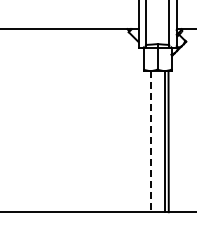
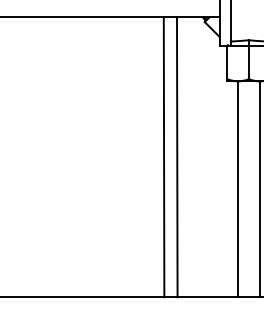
line: (101, 120) -> (163, 157), added
line: (110, 120) -> (176, 157), added
line: (150, 141) -> (237, 189), dashed -> solid

